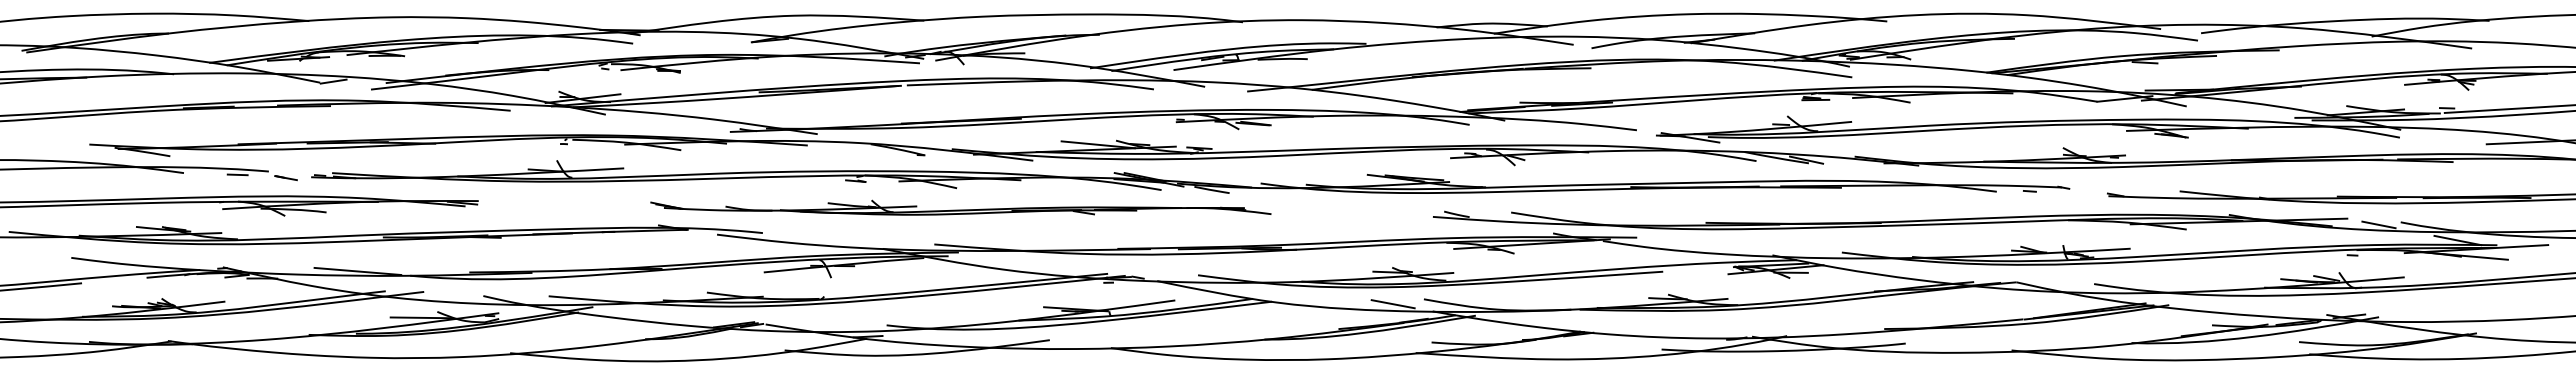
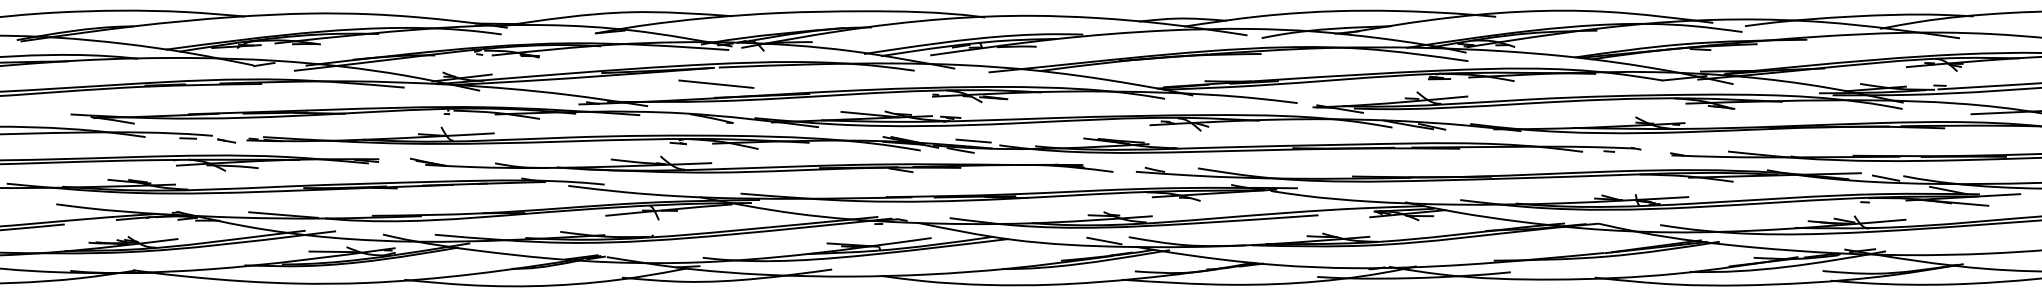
line: (903, 106) -> (716, 84), added
line: (1227, 177) -> (973, 140), added
part: (960, 207) -> (761, 164), size x1.43

